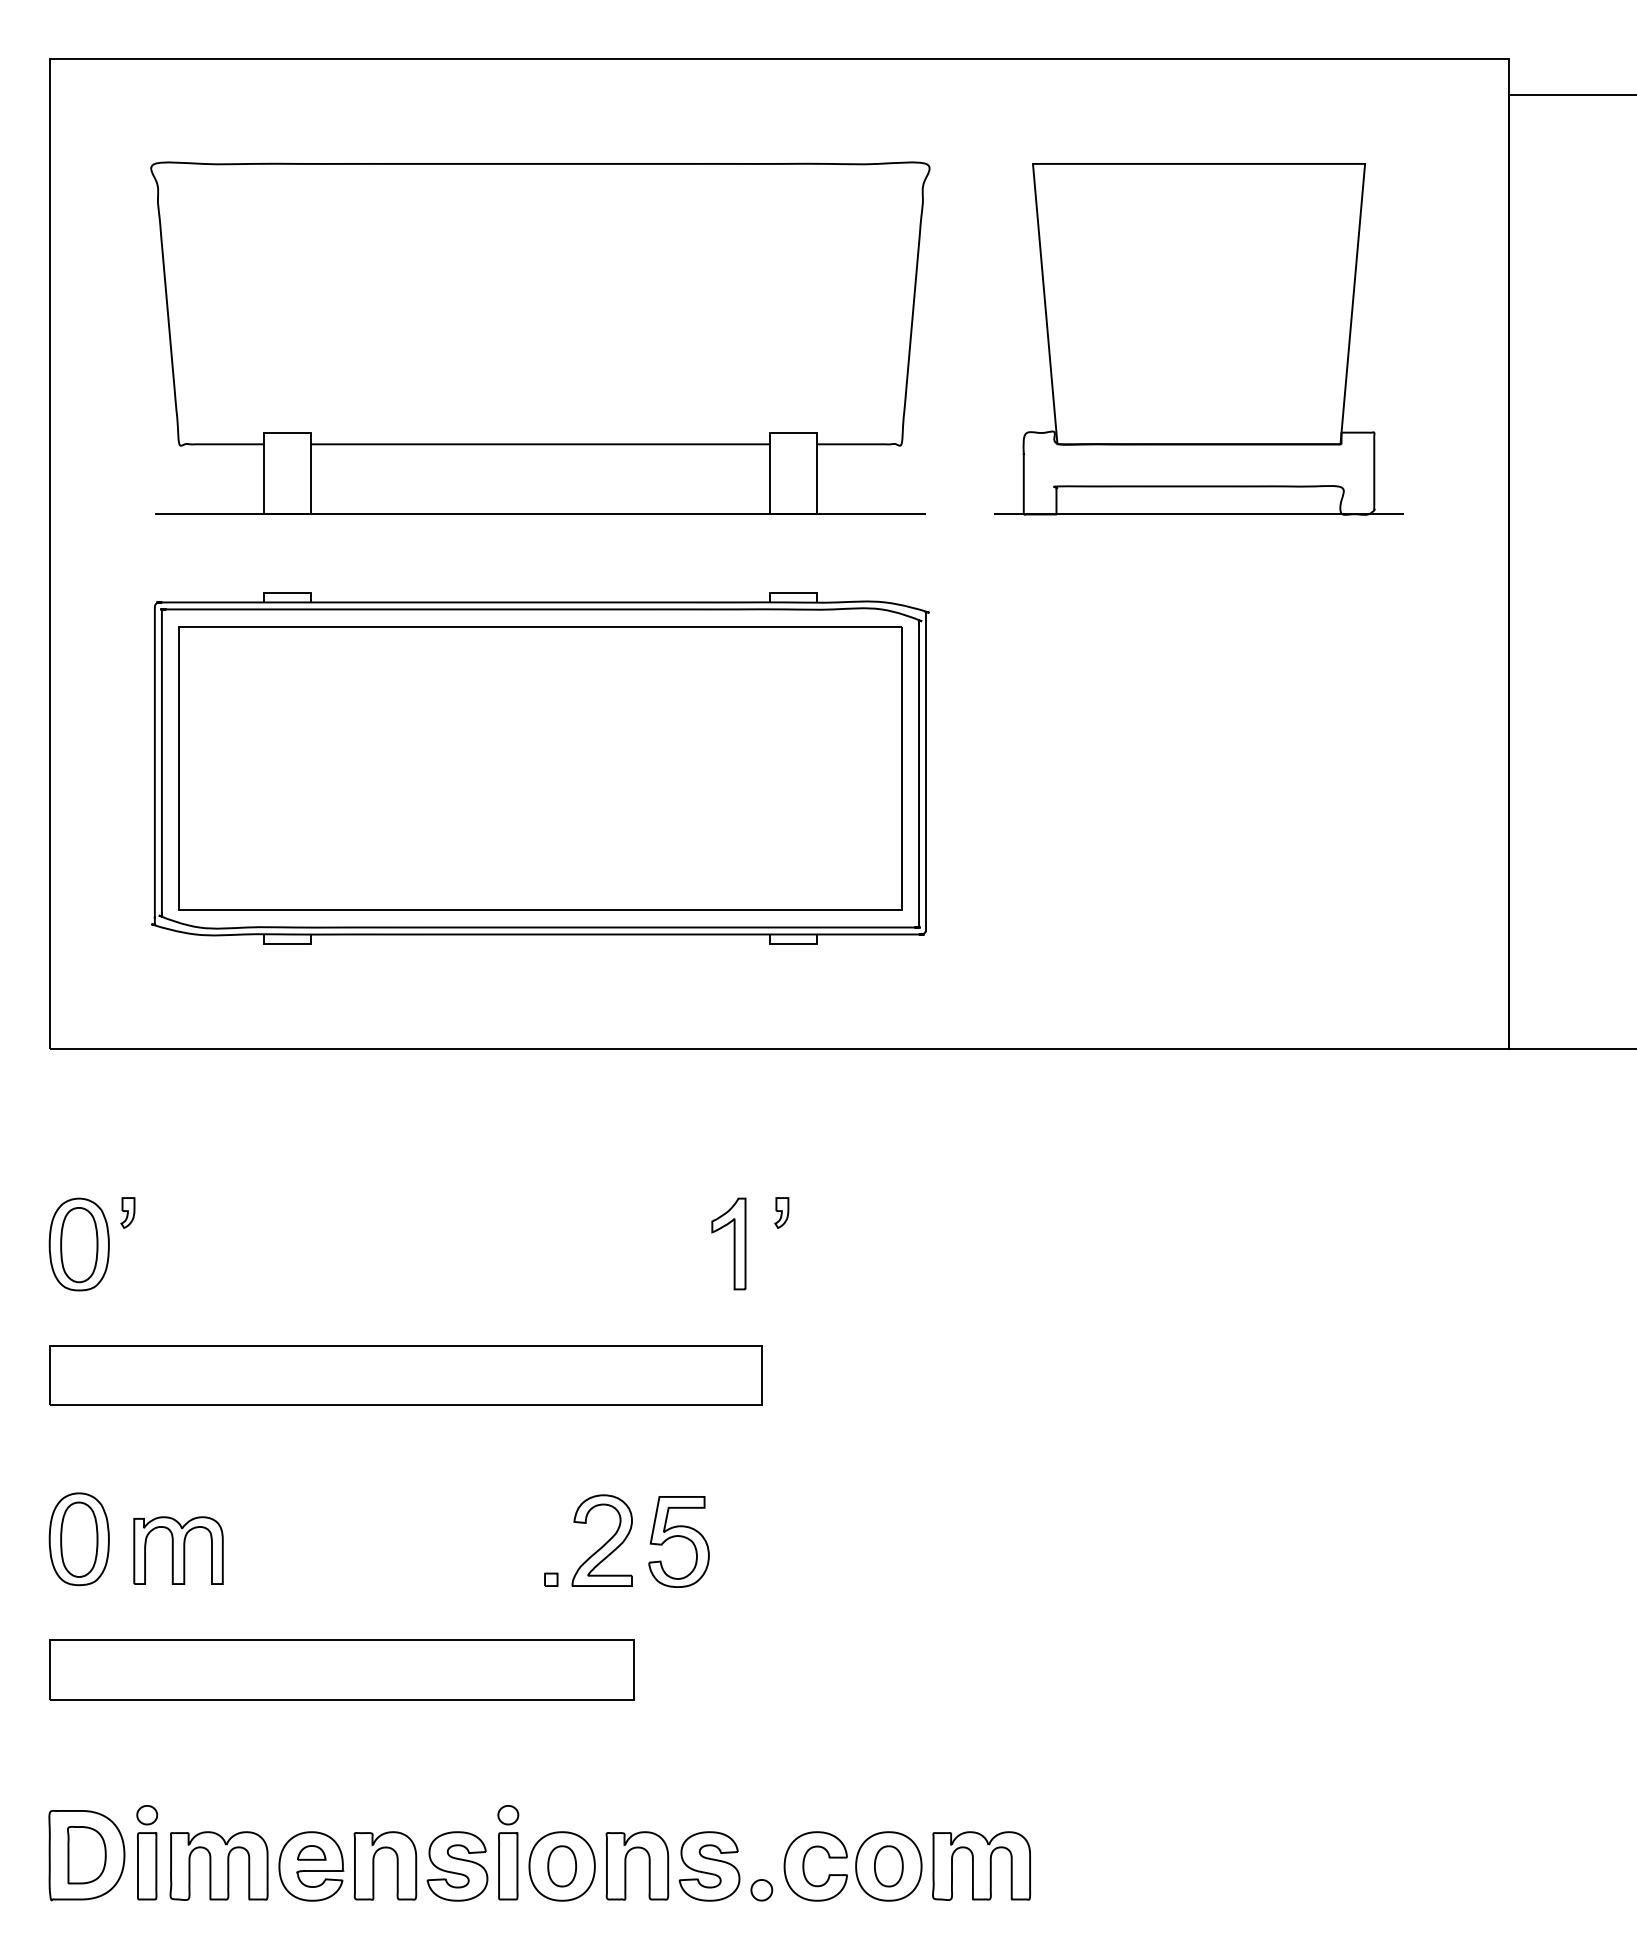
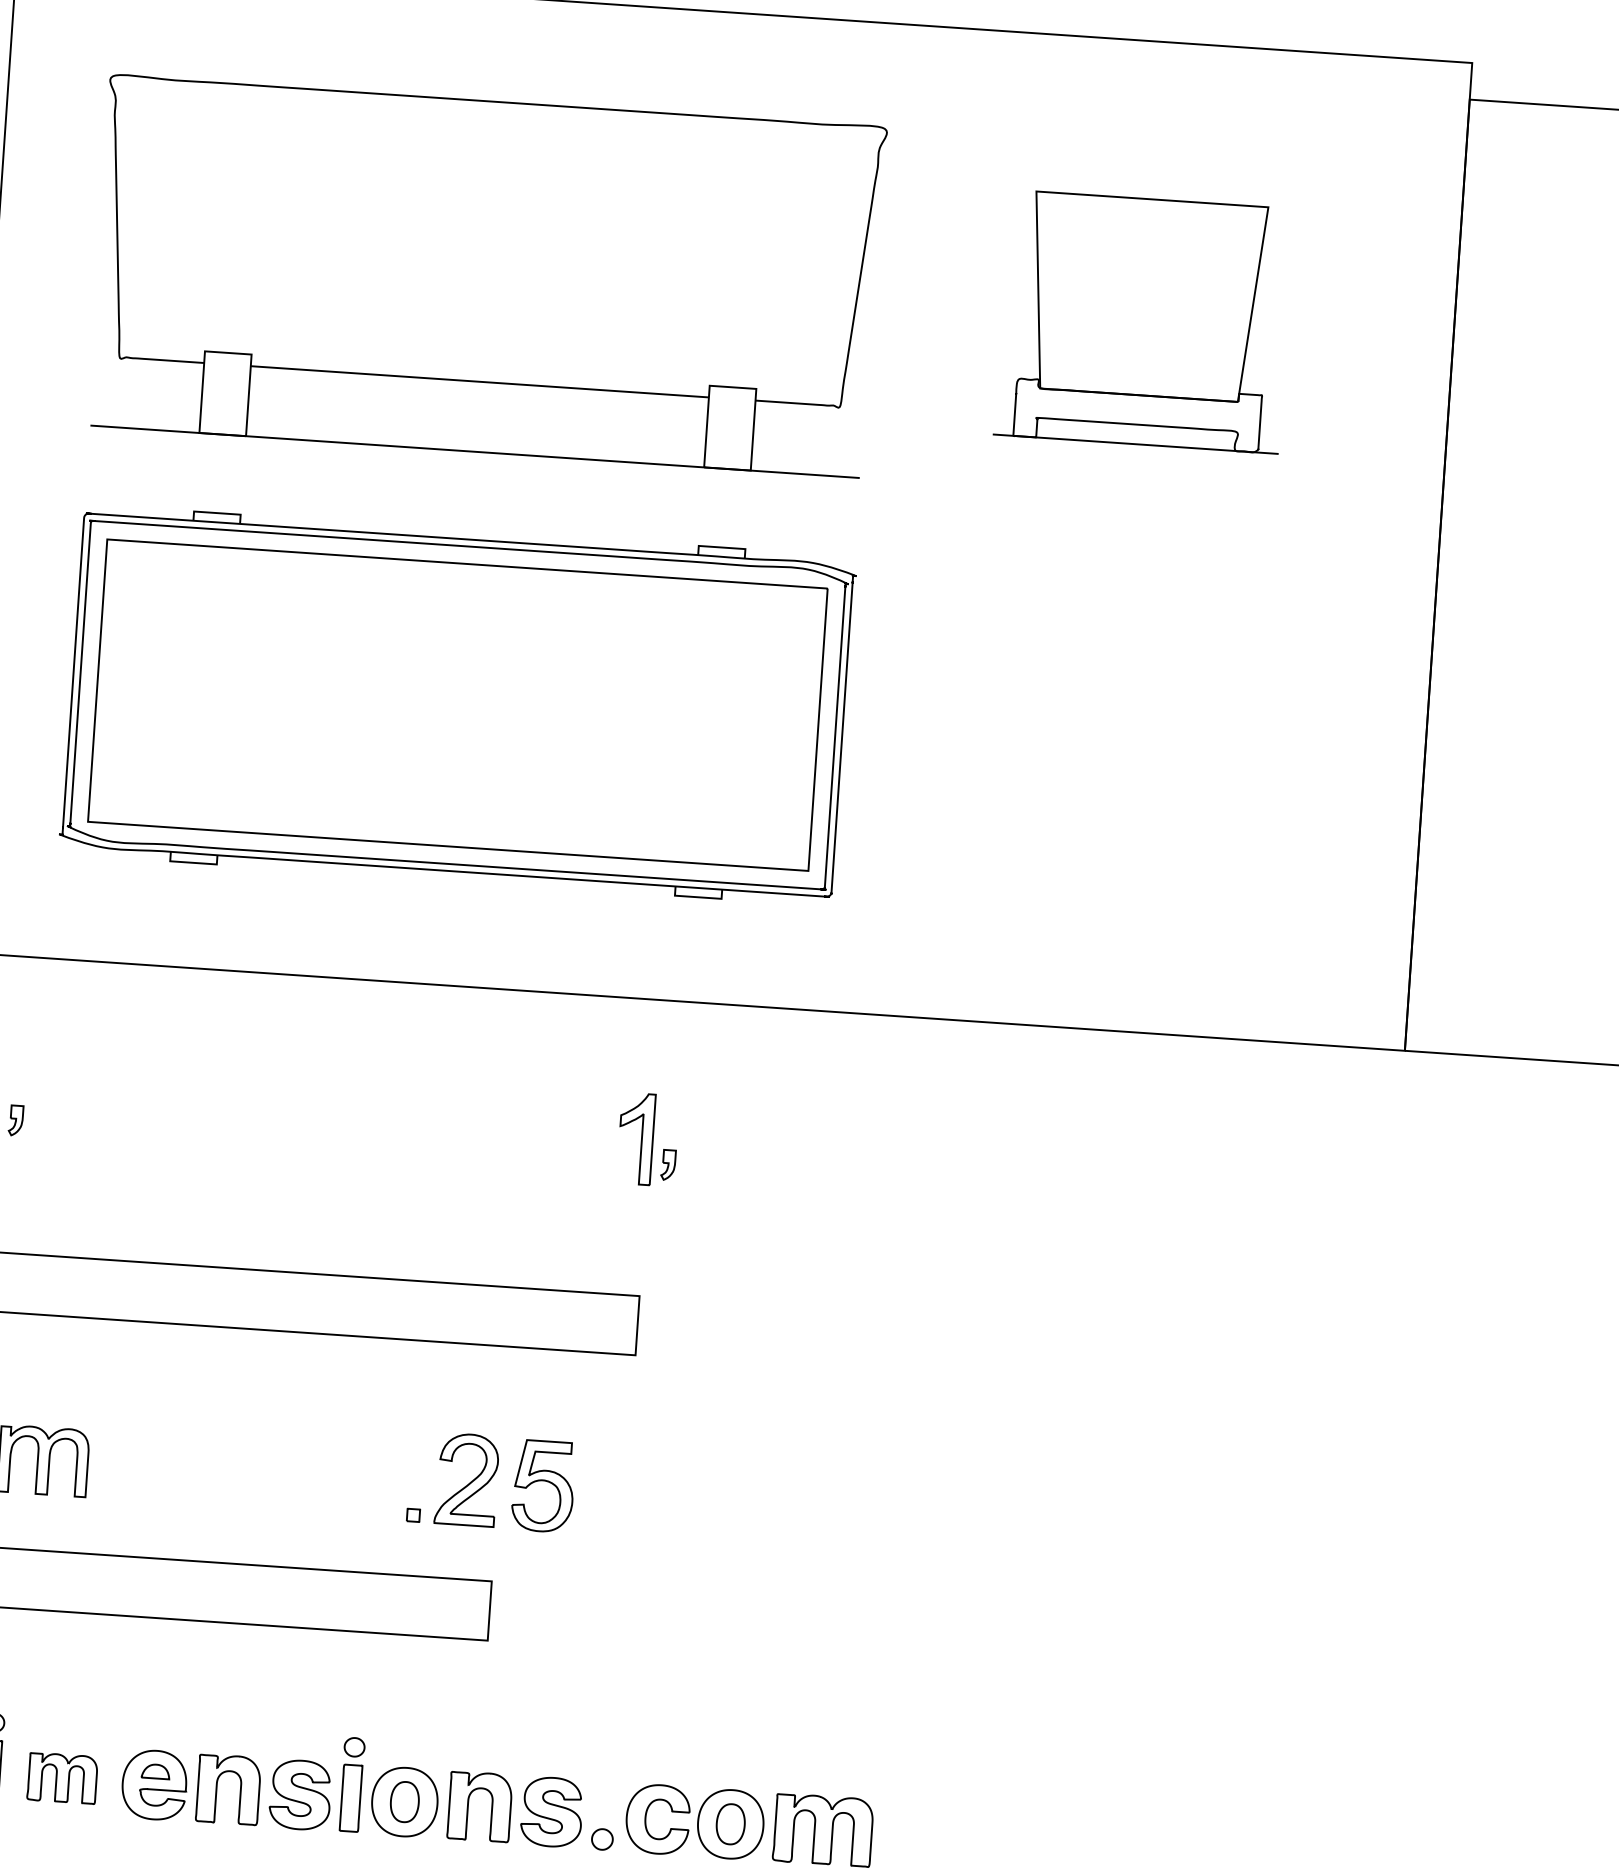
part: (1198, 339) -> (1143, 321), size x0.7
part: (728, 1243) -> (635, 1138), moved
part: (218, 1865) -> (62, 1777), size x0.7

